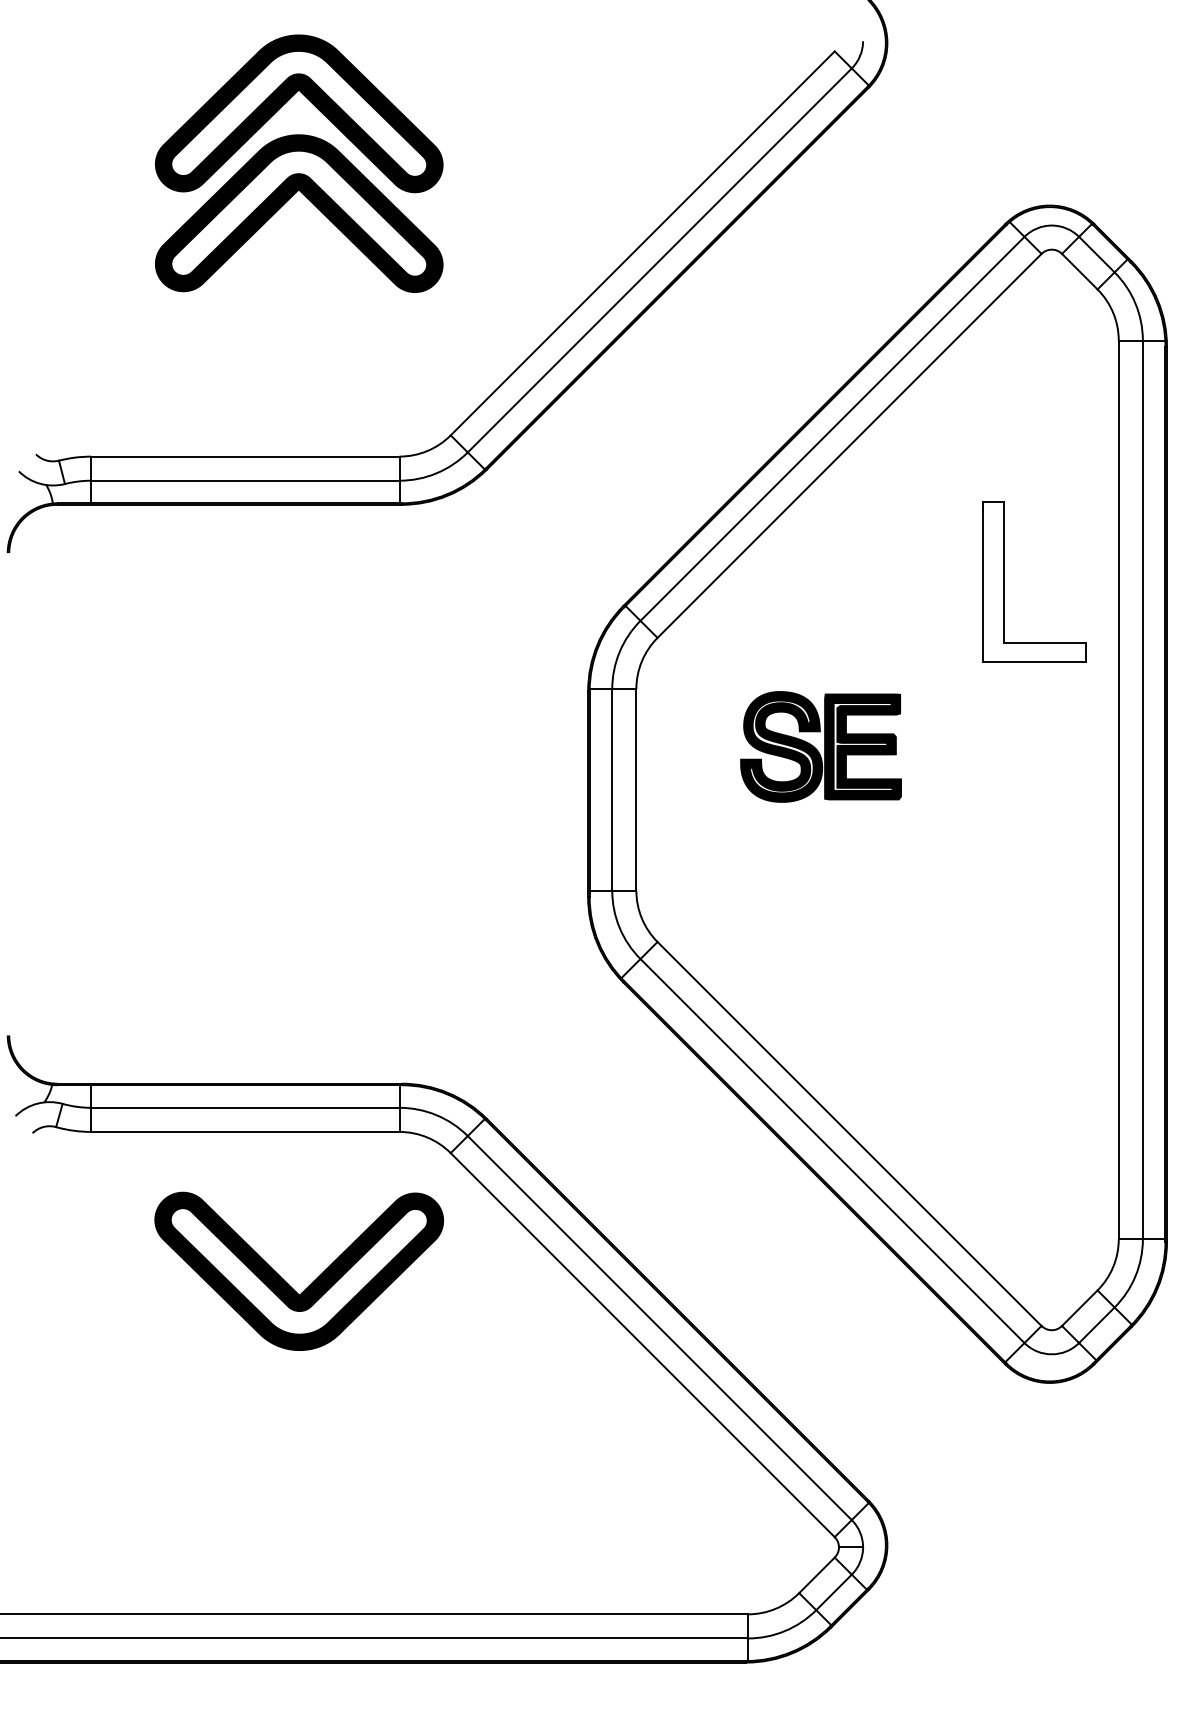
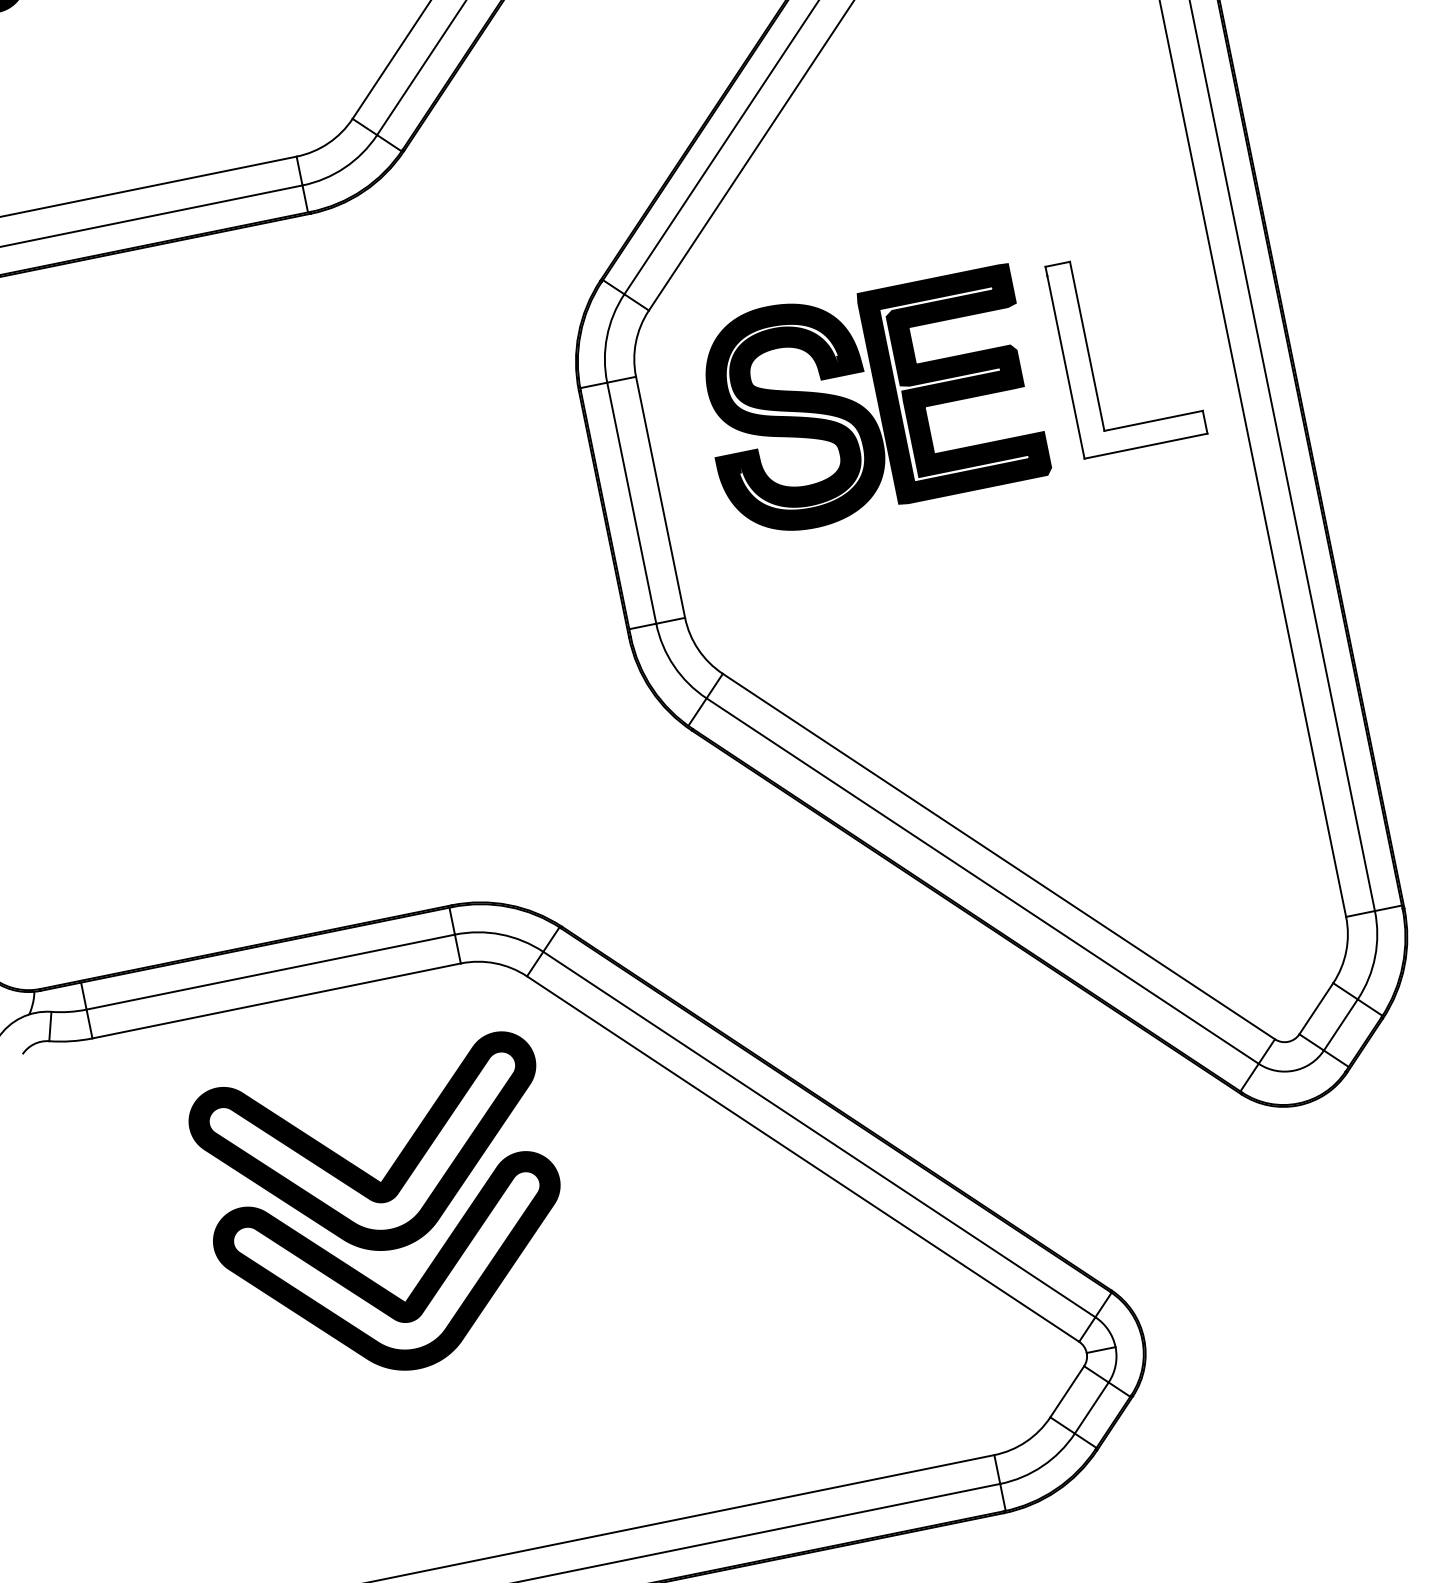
part: (1004, 581) -> (1090, 357), moved
part: (820, 746) -> (869, 400), size x1.67
part: (287, 1382) -> (387, 1290), added

